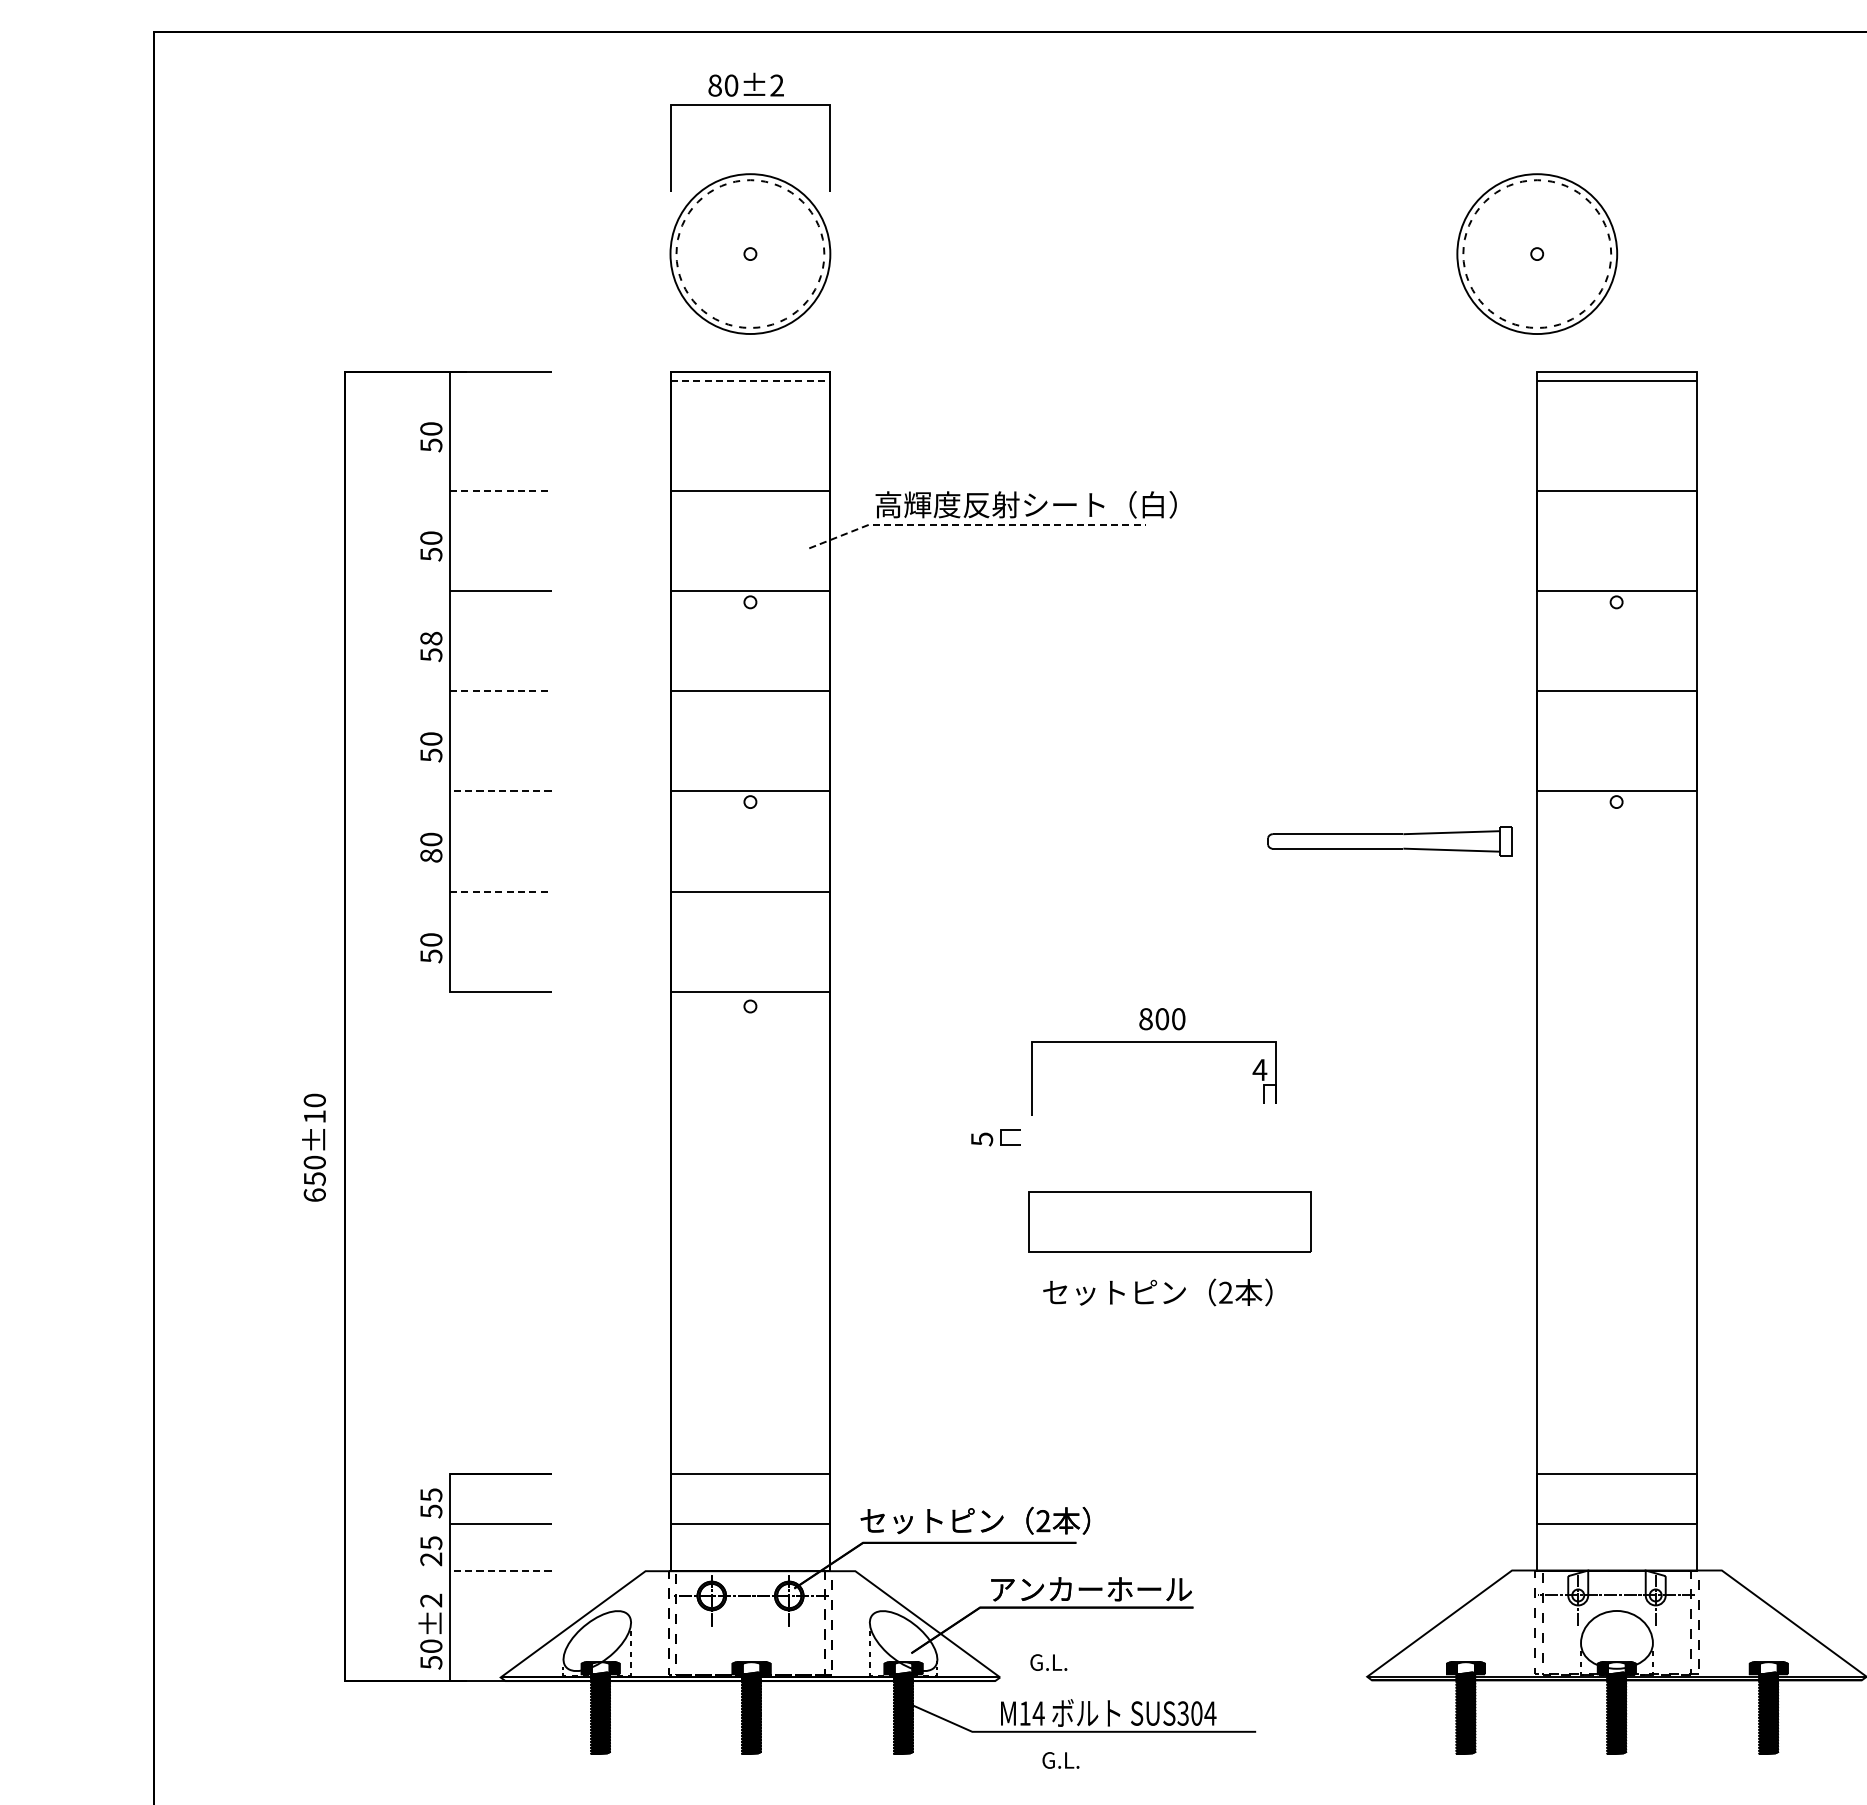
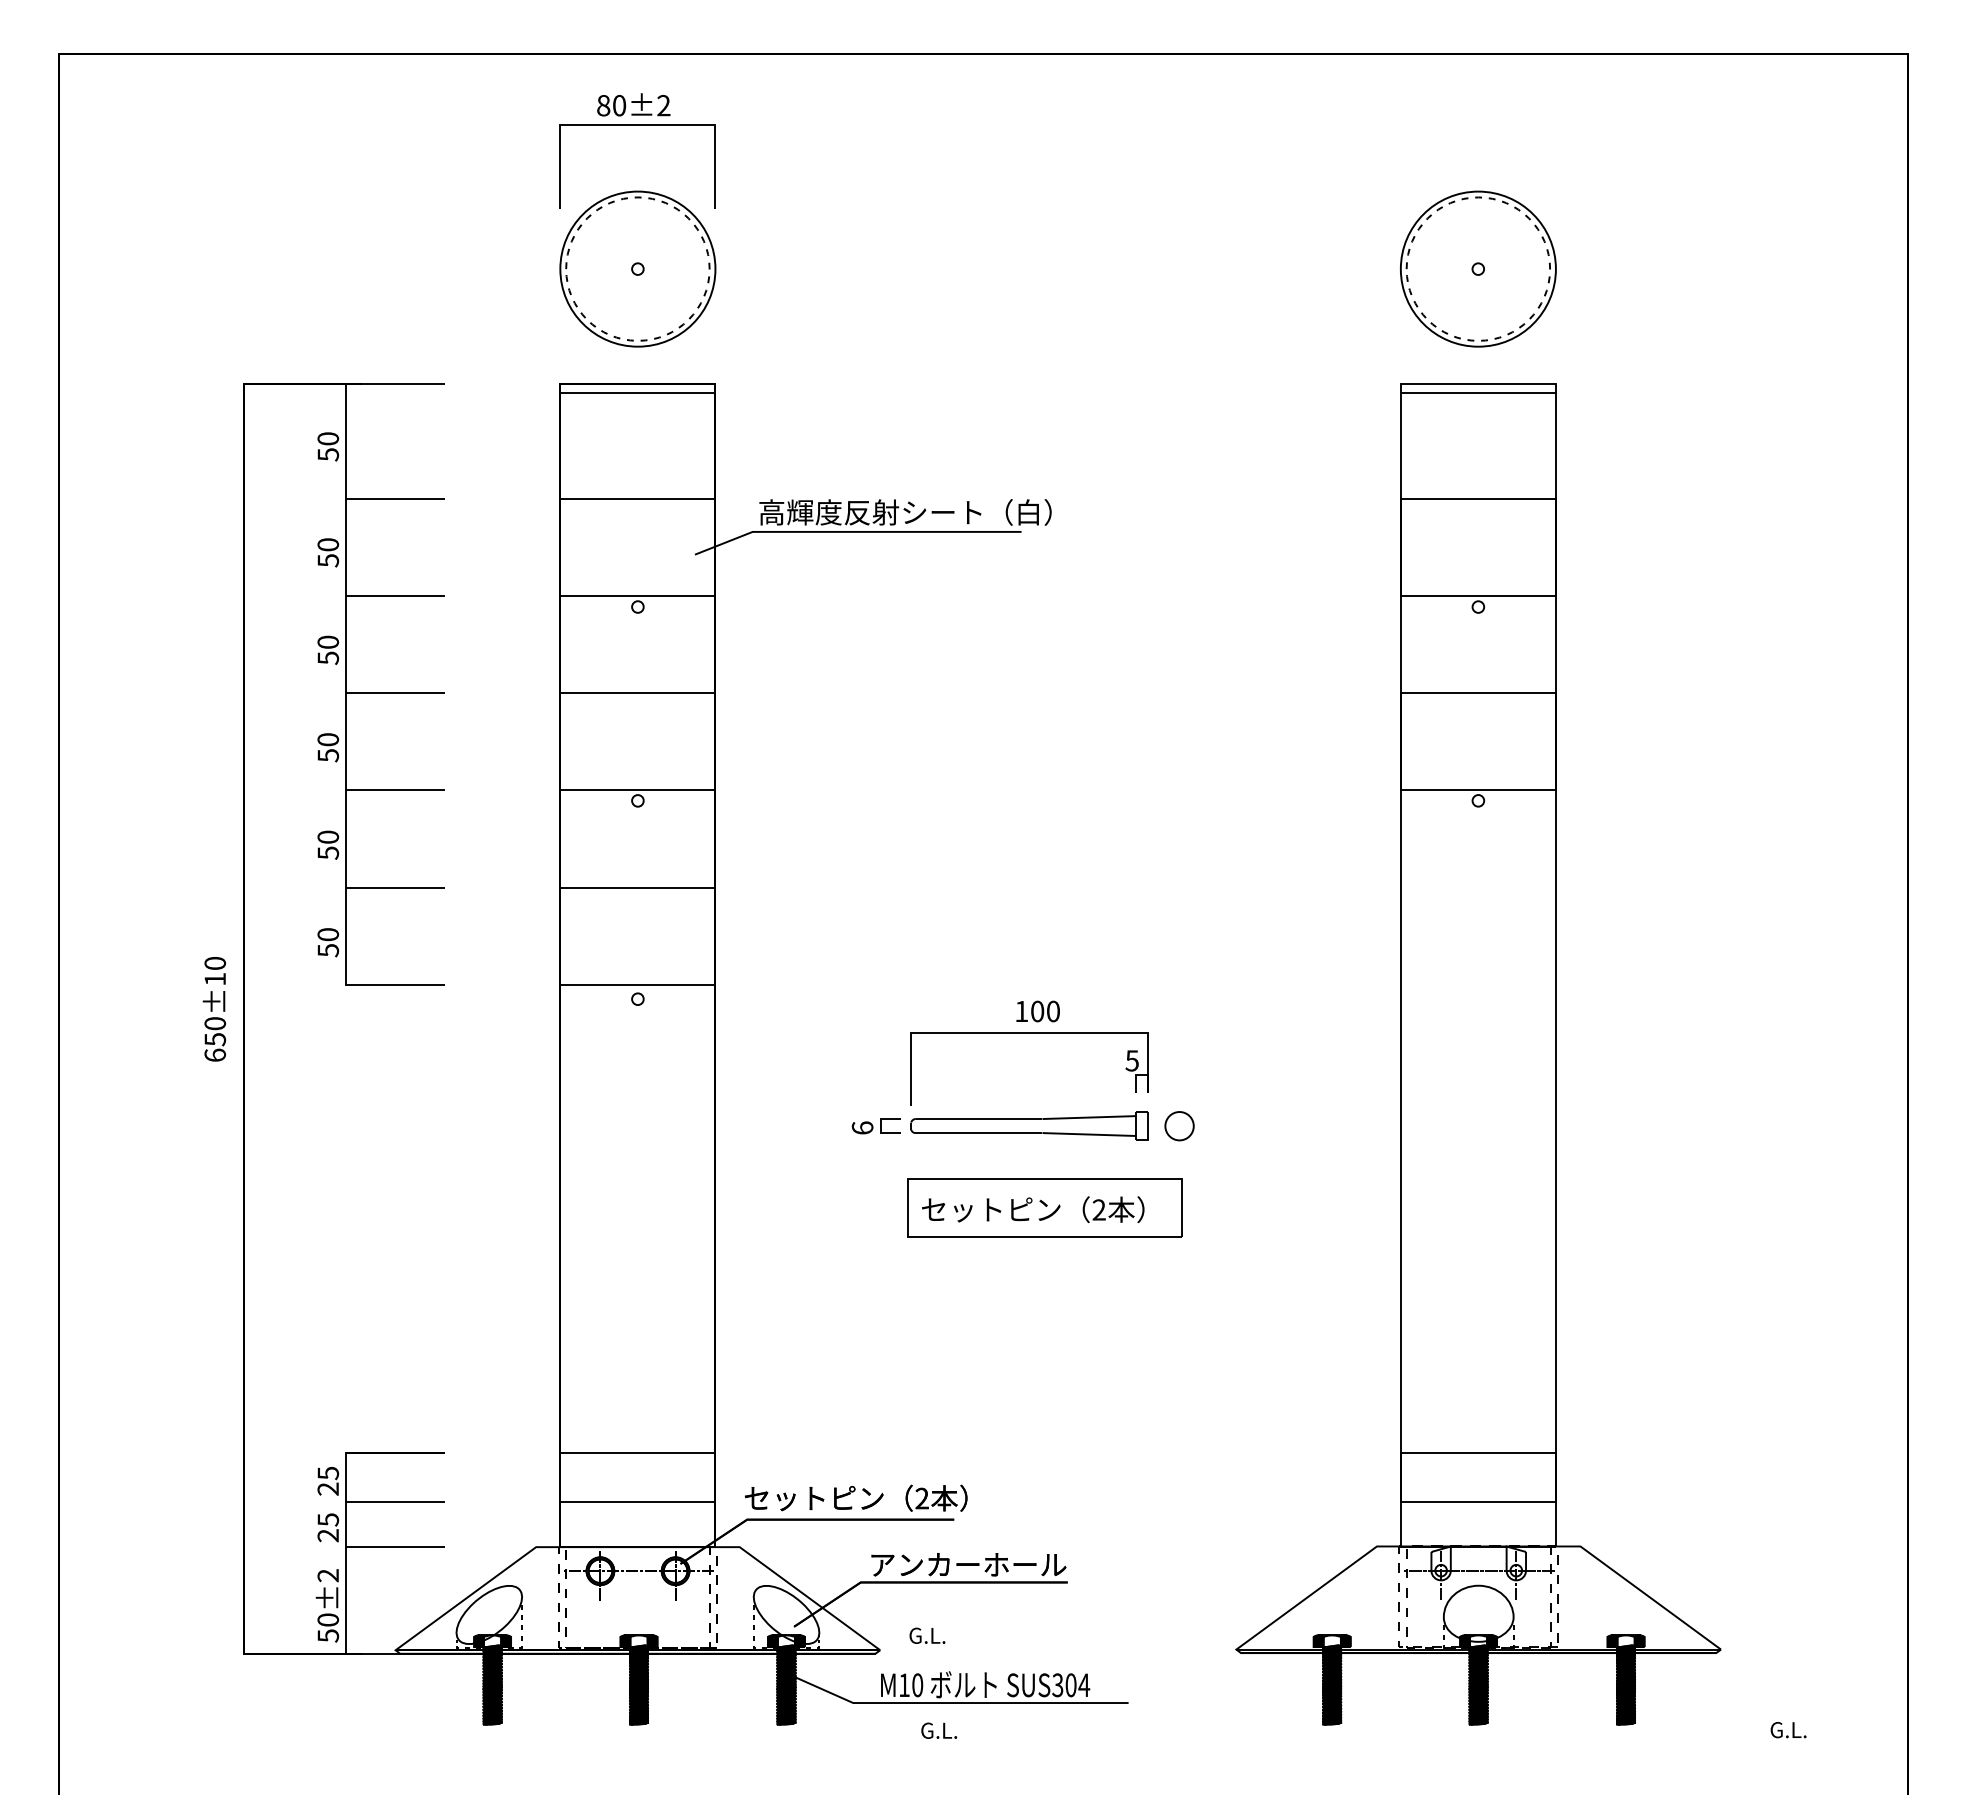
part: (1537, 253) -> (1478, 268), moved
line: (750, 381) -> (637, 392), dashed -> solid
line: (501, 491) -> (396, 499), dashed -> solid
line: (974, 524) -> (855, 531), dashed -> solid
text: (431, 637) -> (328, 641), 58 -> 50
line: (501, 690) -> (396, 692), dashed -> solid
line: (500, 790) -> (395, 789), dashed -> solid
part: (1390, 840) -> (1029, 1125), moved
text: (430, 855) -> (327, 852), 80 -> 50
line: (501, 892) -> (396, 888), dashed -> solid
text: (1145, 1019) -> (1021, 1011), 800 -> 100
text: (1260, 1069) -> (1132, 1060), 4 -> 5
part: (1308, 1137) -> (1179, 1126), added
text: (981, 1138) -> (862, 1127), 5 -> 6
text: (313, 1147) -> (213, 1009), moved
text: (1158, 1292) -> (1033, 1209), moved
text: (431, 1510) -> (328, 1488), 55 -> 25
line: (500, 1570) -> (395, 1546), dashed -> solid
text: (1038, 1713) -> (917, 1685), M14 -> M10

